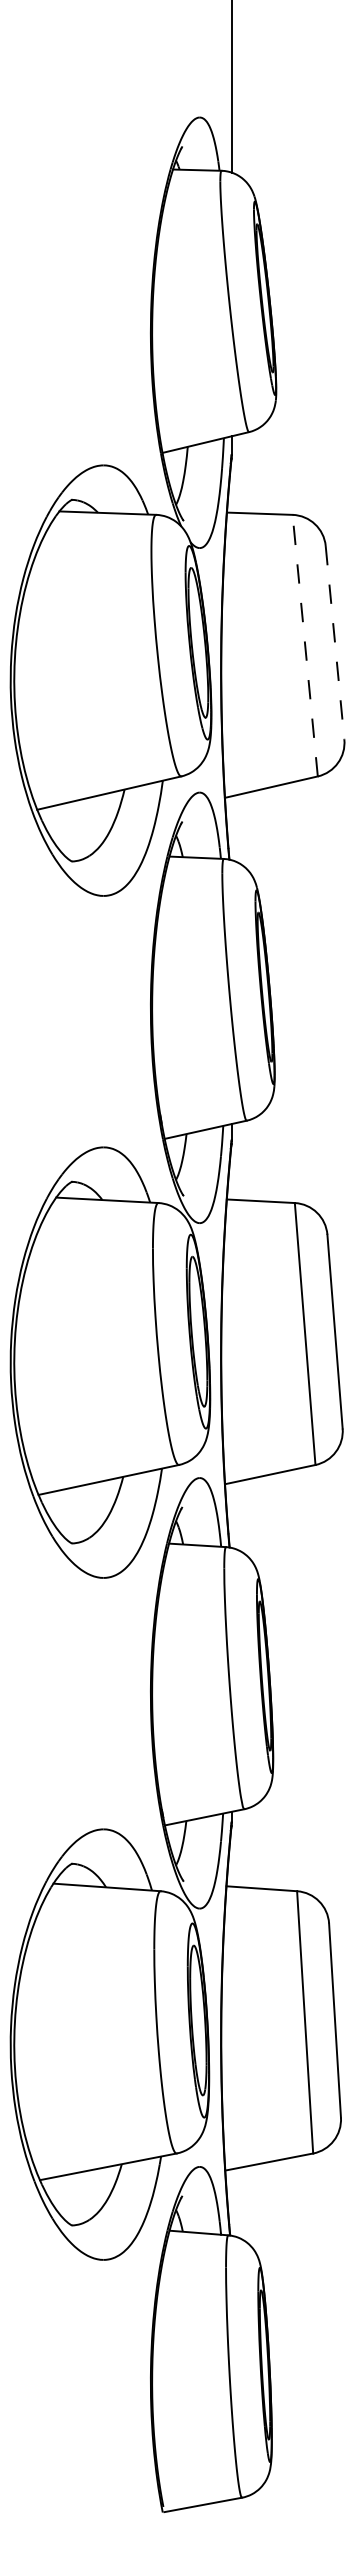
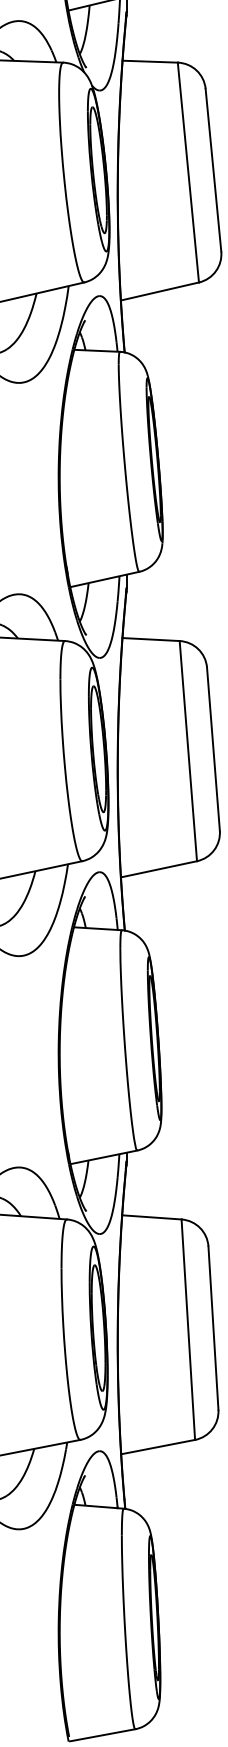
line: (335, 643) -> (213, 170), dashed -> solid
line: (305, 645) -> (188, 172), dashed -> solid

